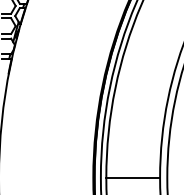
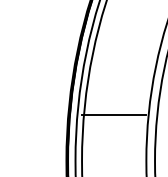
line: (133, 177) -> (114, 115), moved

